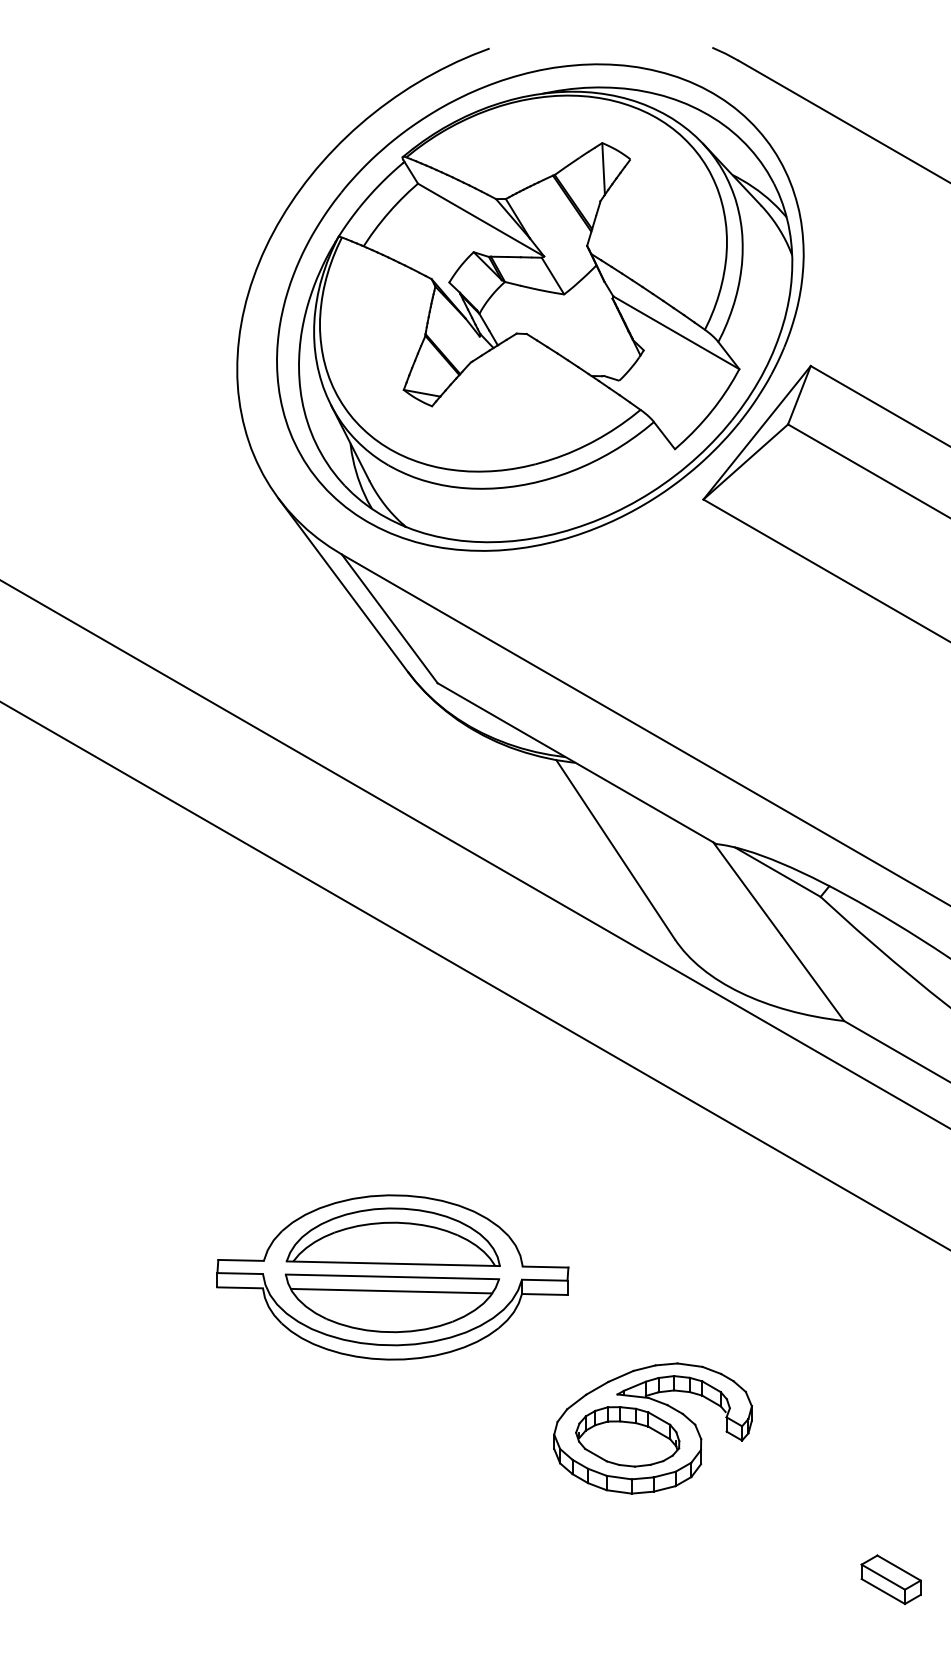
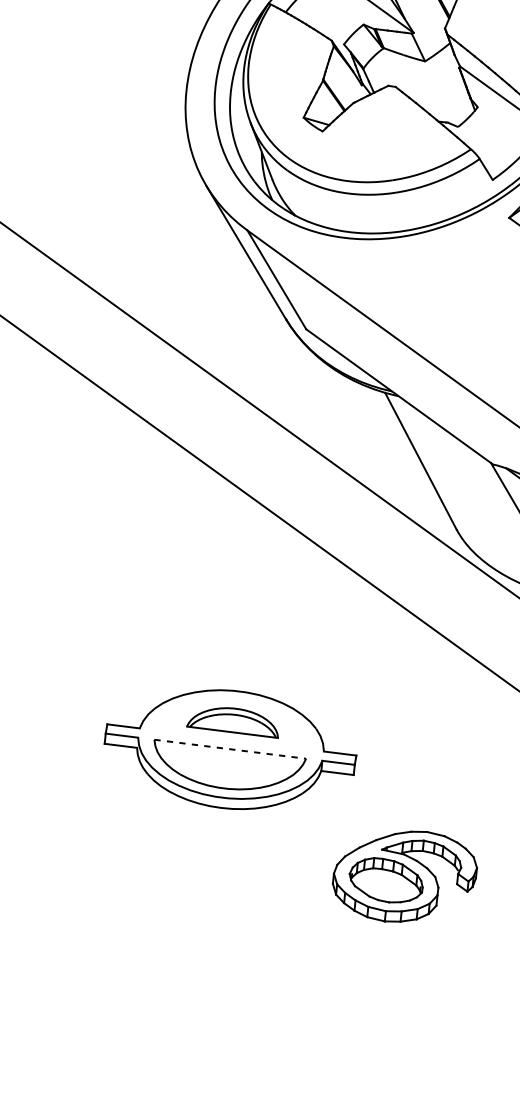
part: (392, 1236) -> (233, 720), size x0.6
line: (392, 1276) -> (230, 748), solid -> dashed
line: (391, 1290) -> (228, 758), removed

